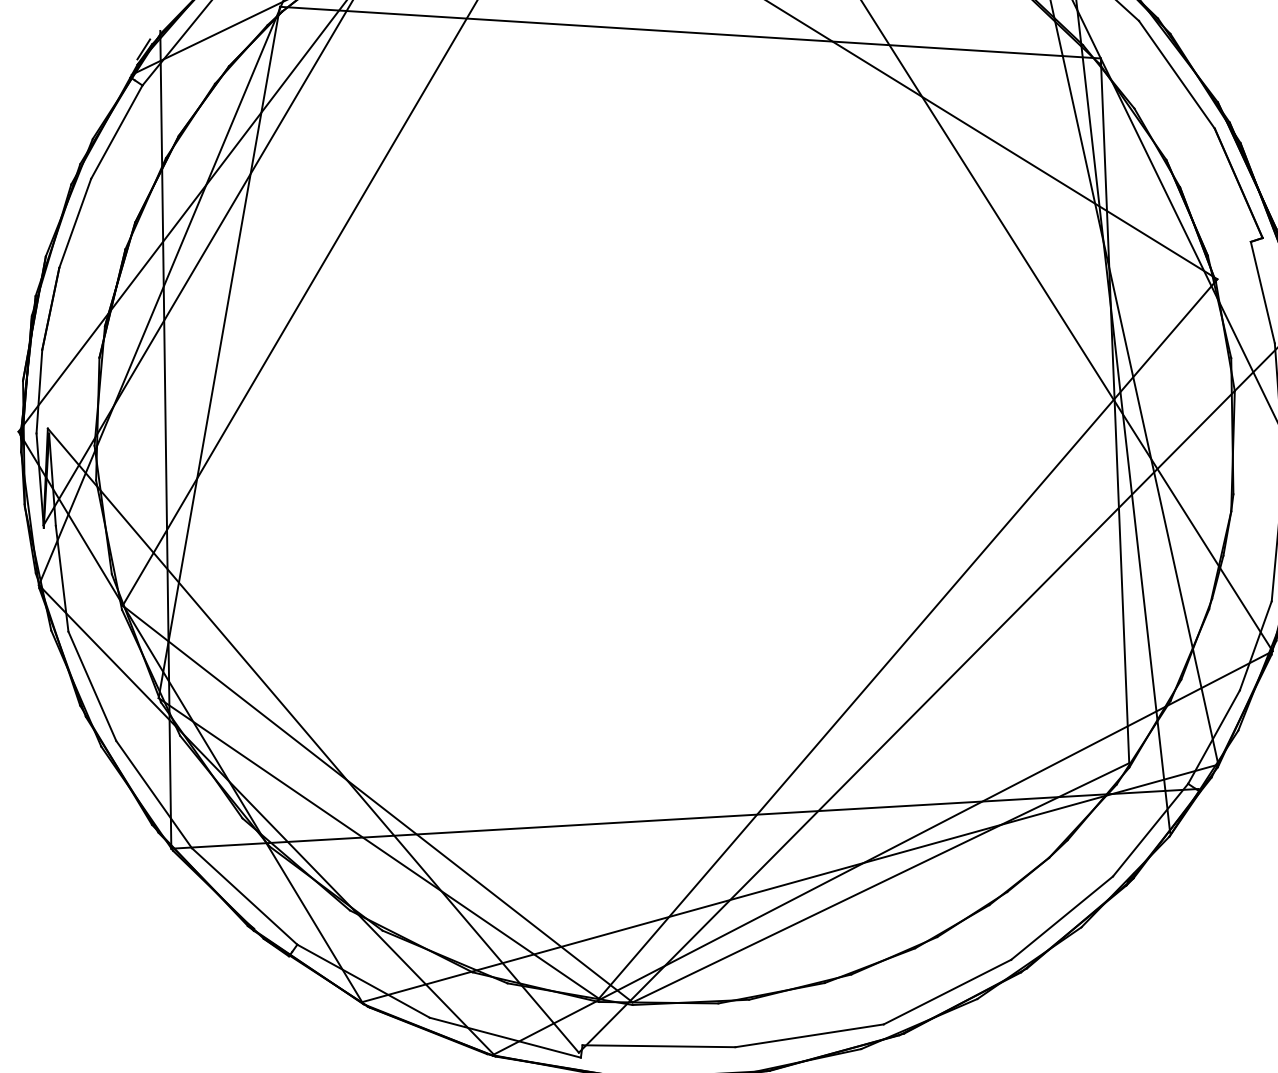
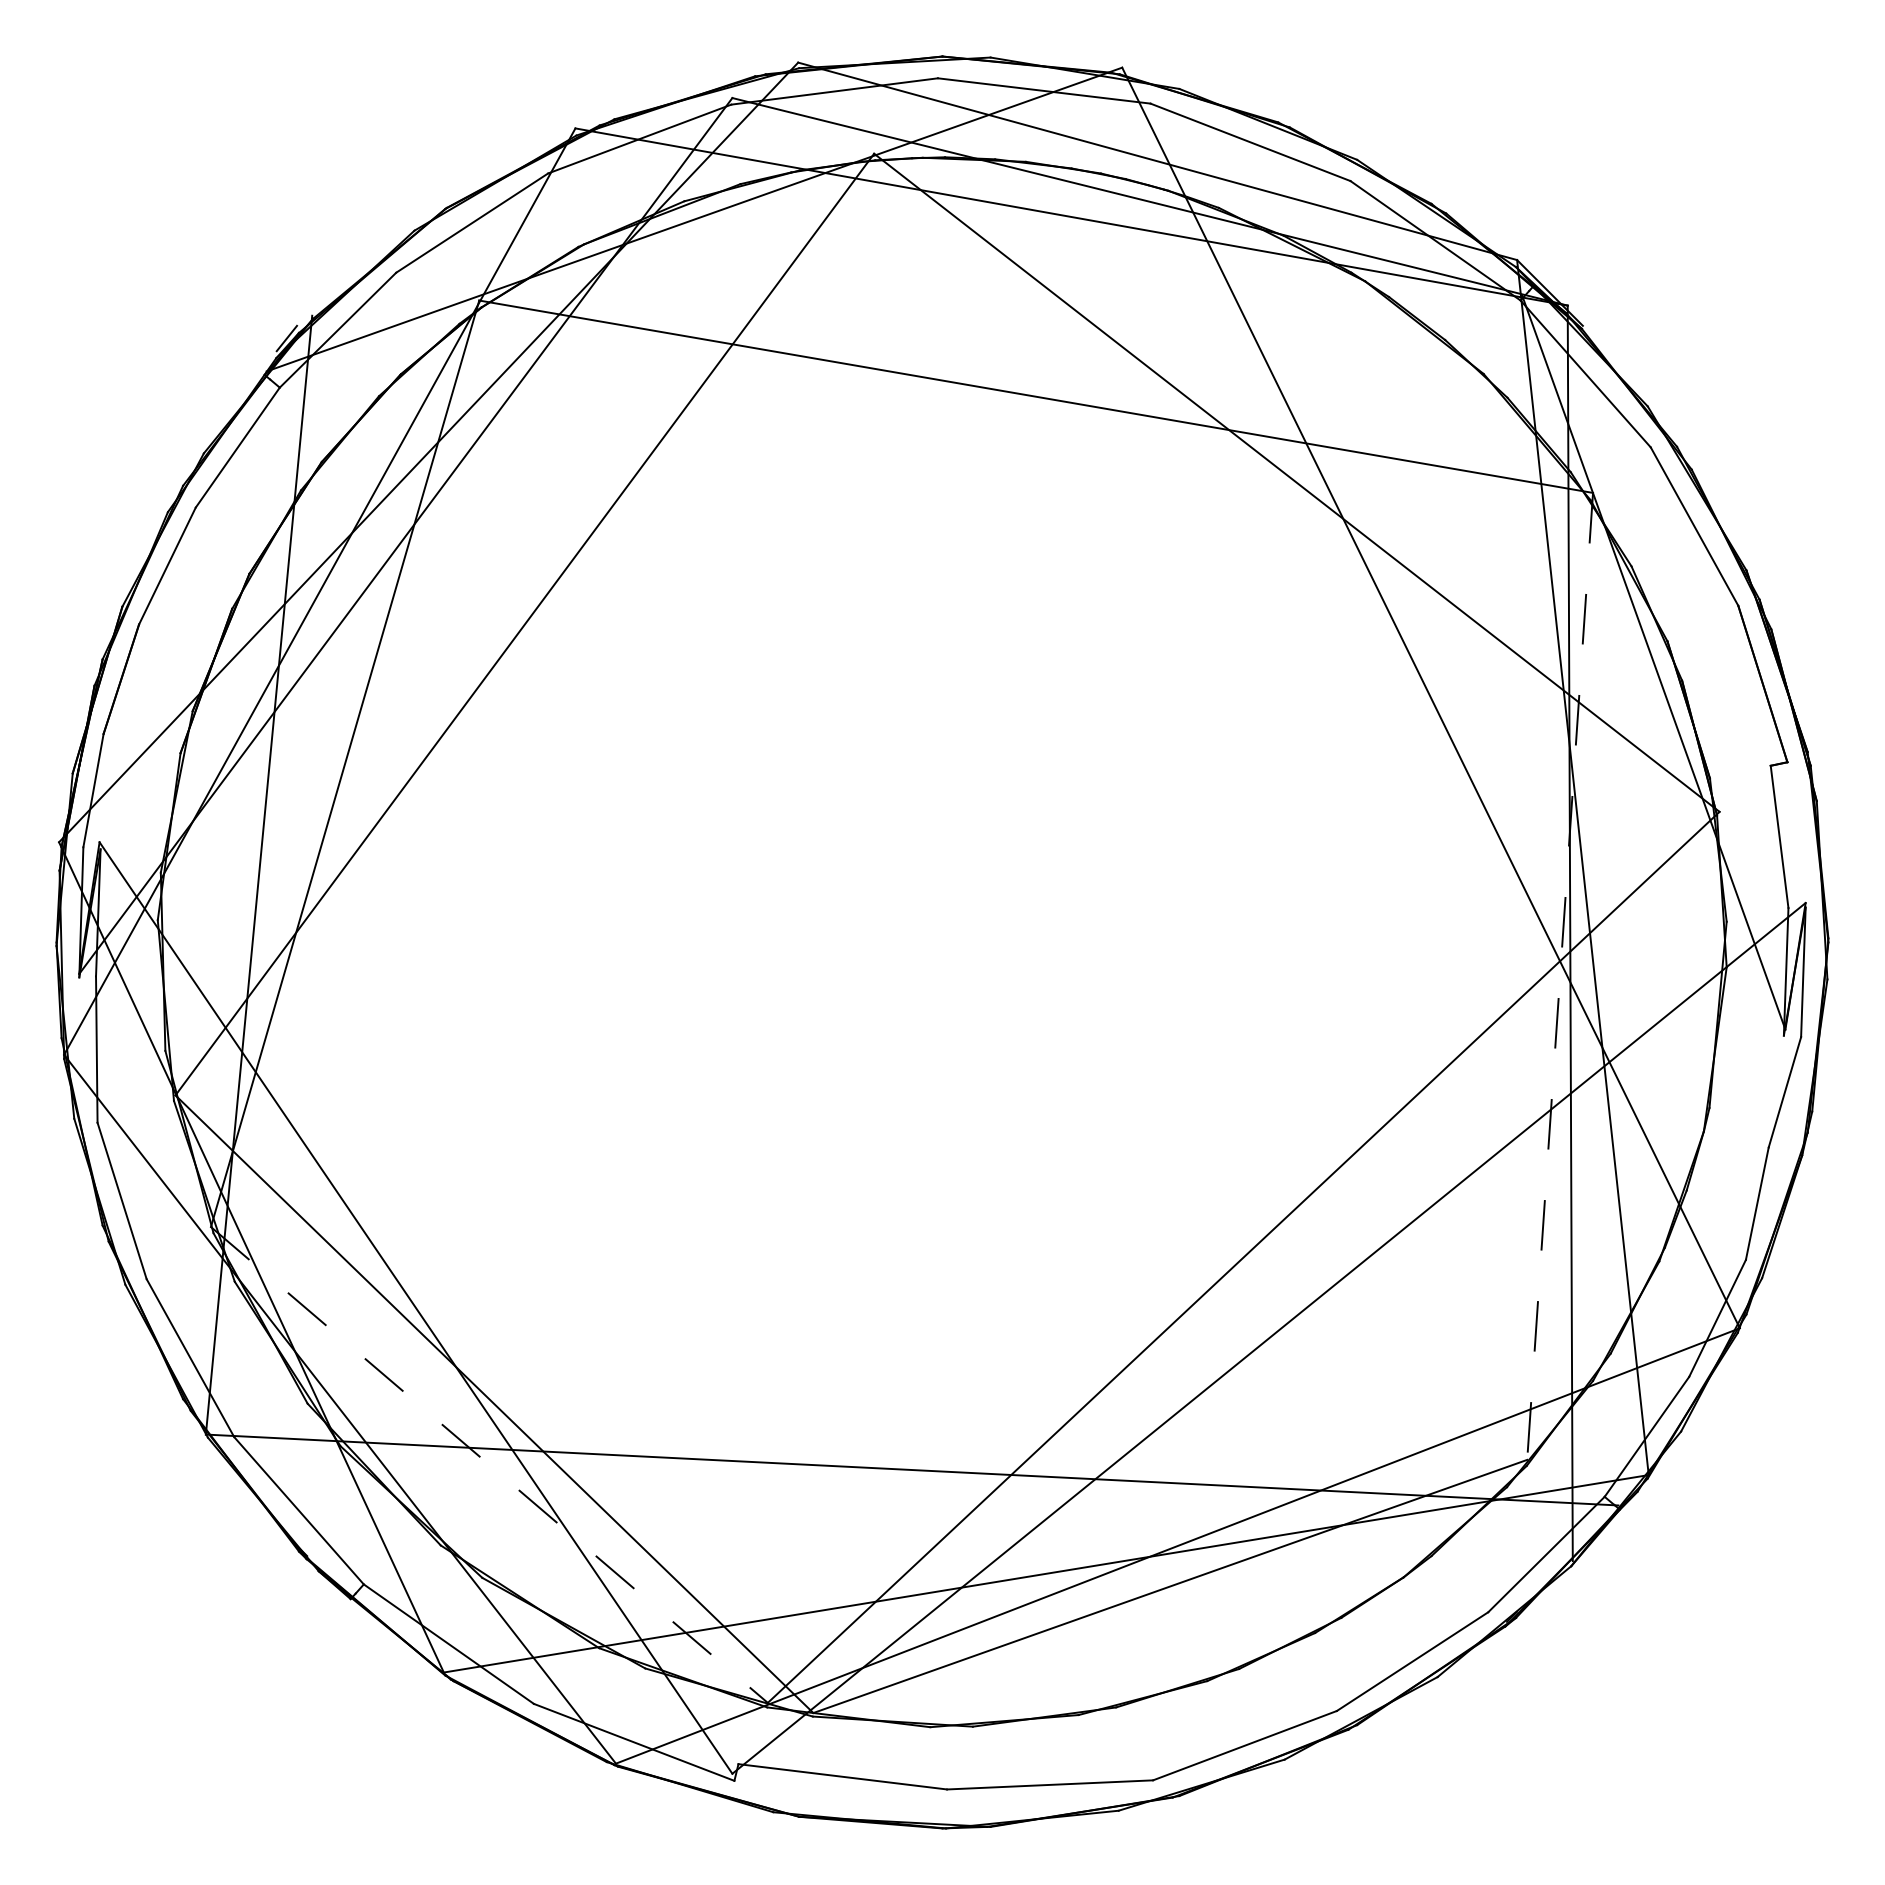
line: (1115, 410) -> (1560, 976), solid -> dashed
line: (378, 848) -> (489, 1465), solid -> dashed

